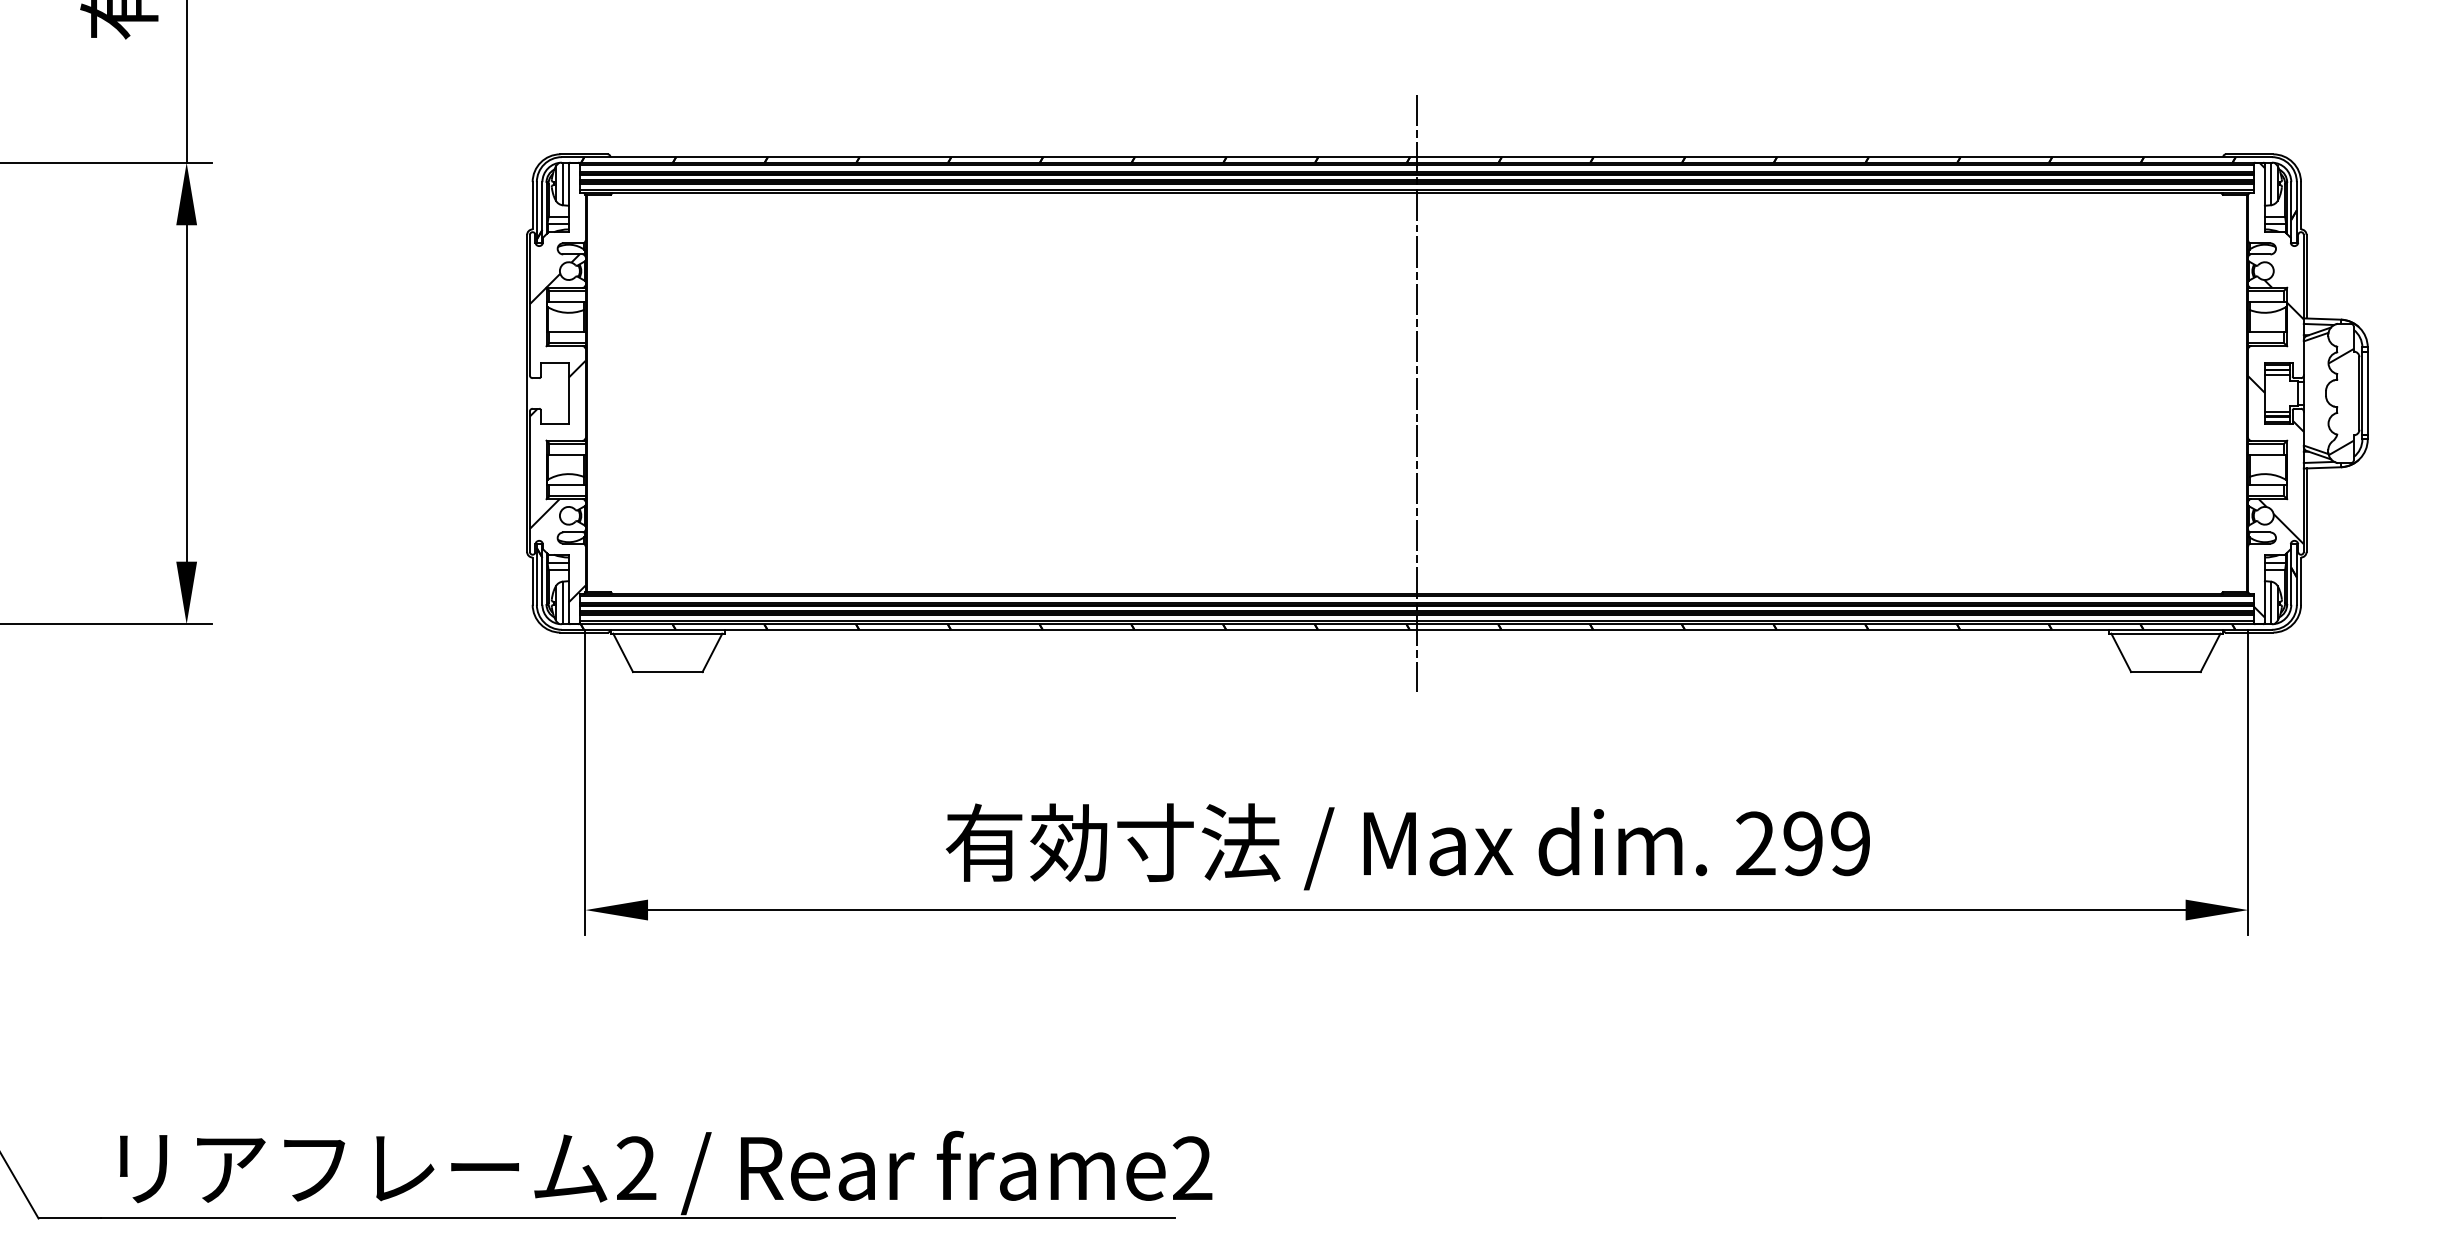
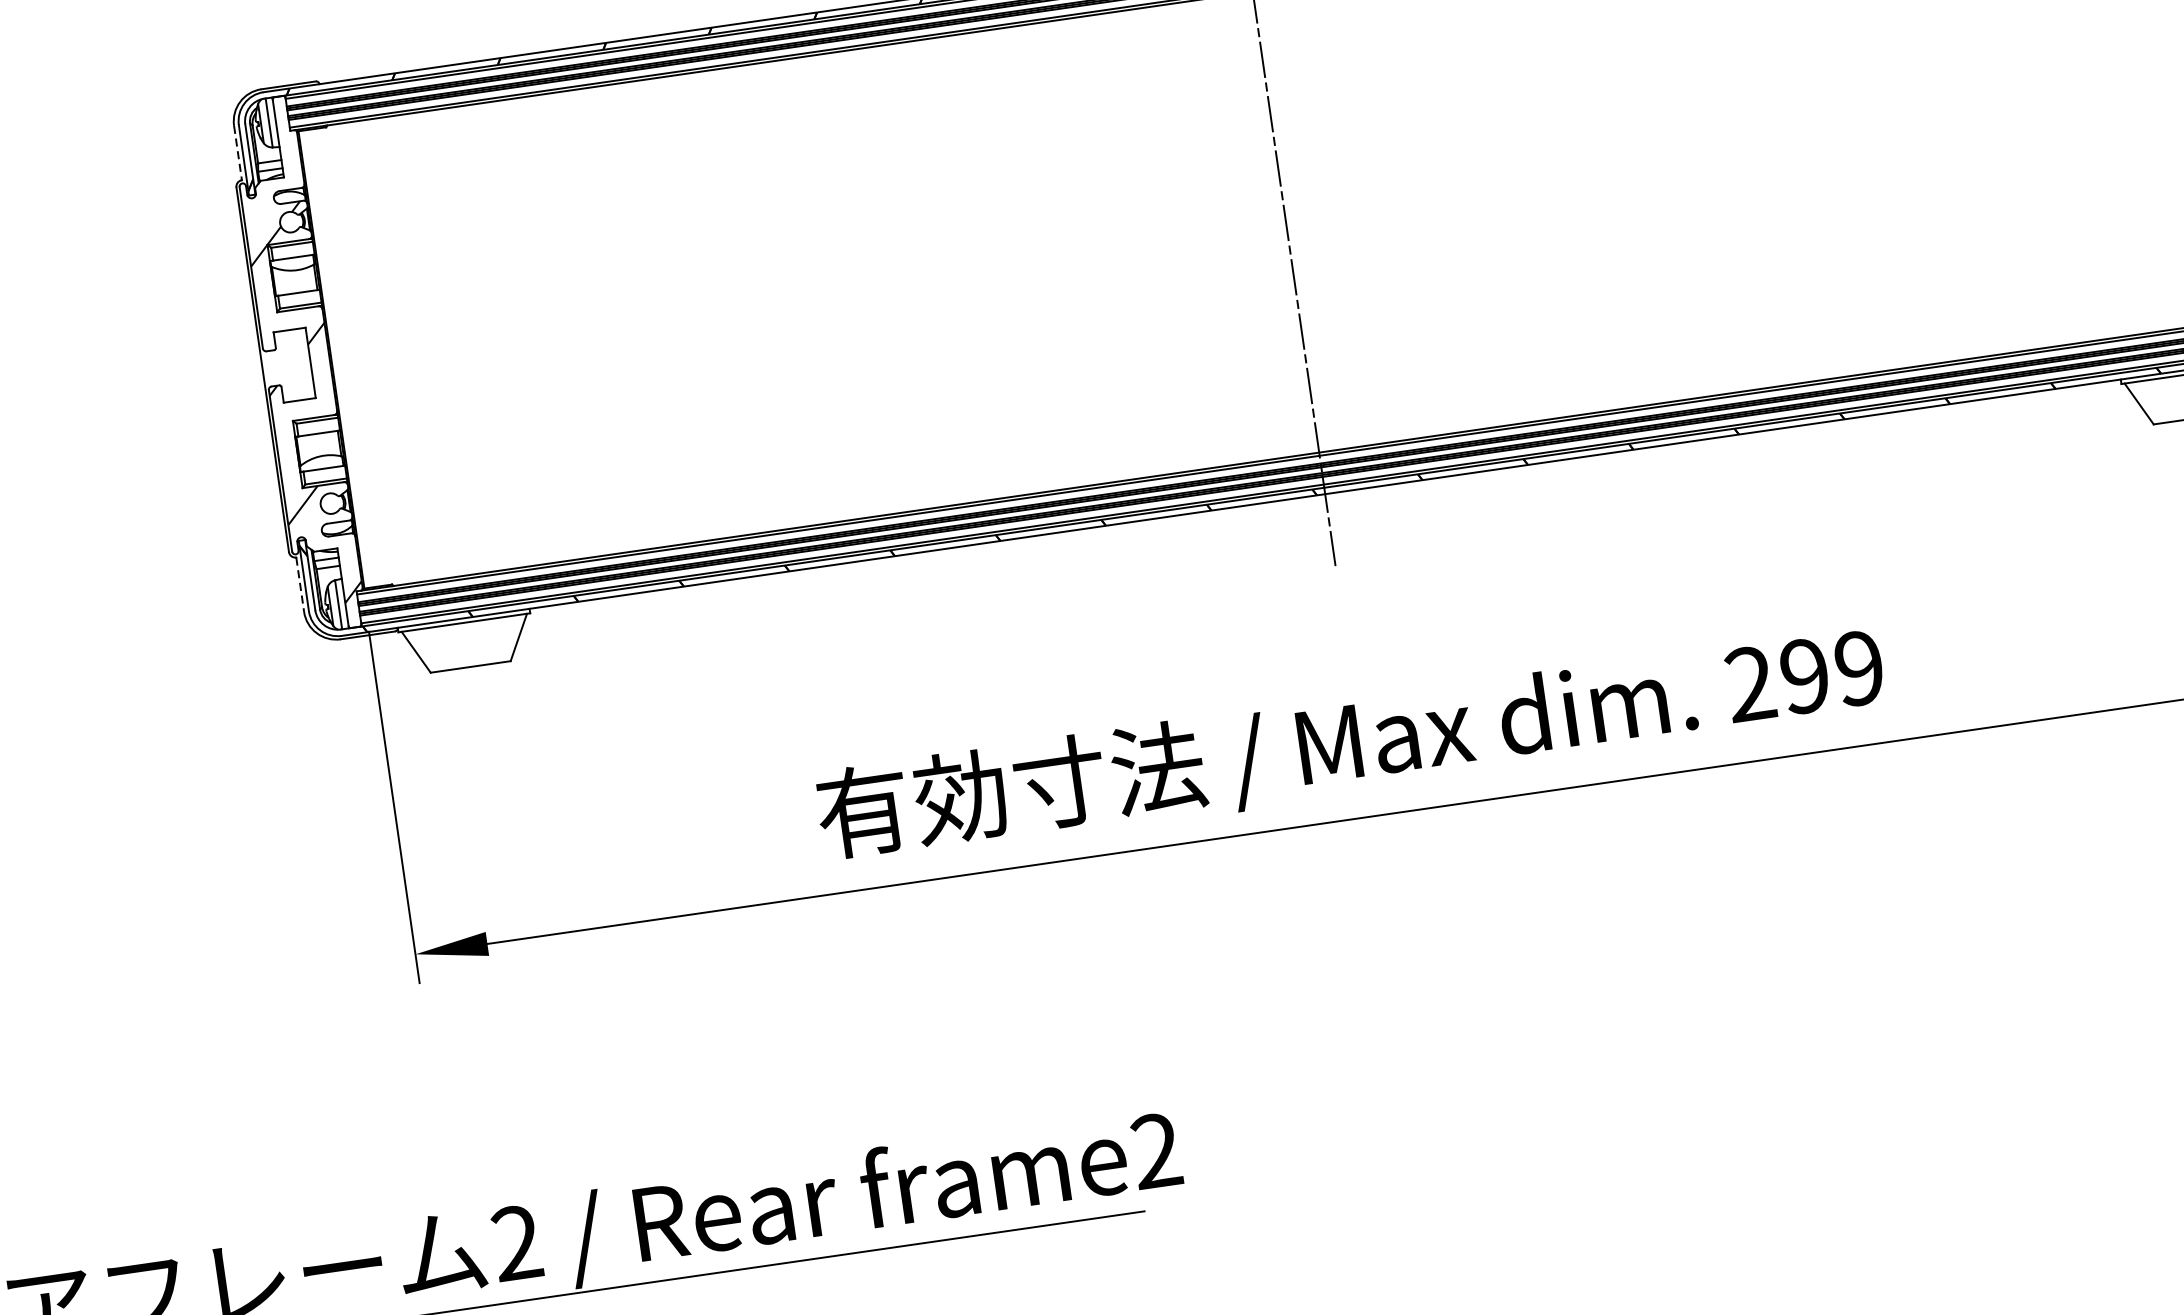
line: (532, 205) -> (237, 152), solid -> dashed
line: (532, 581) -> (300, 585), solid -> dashed

